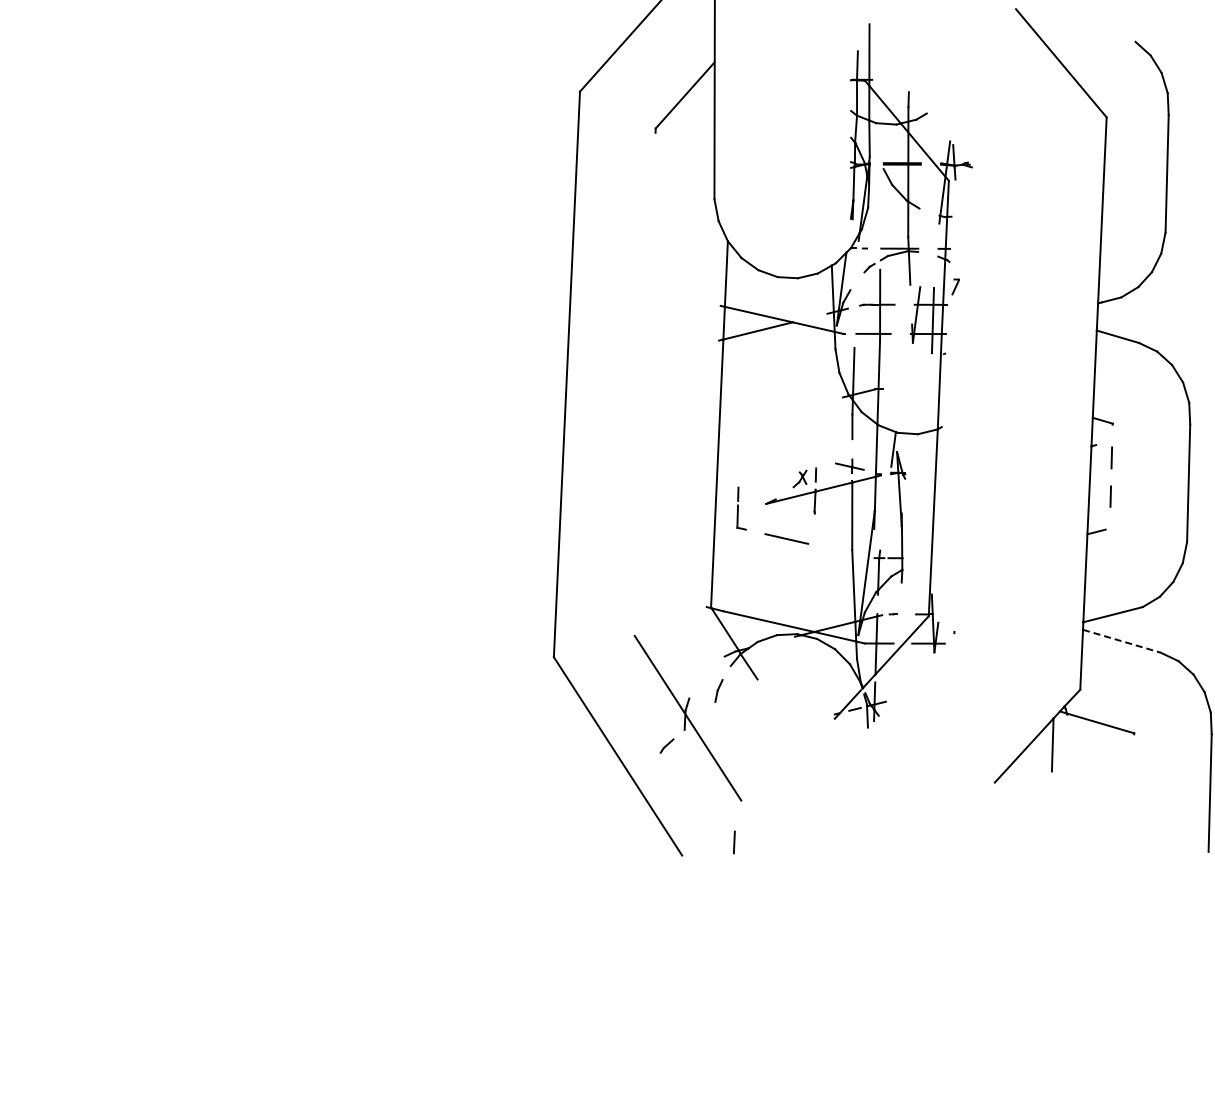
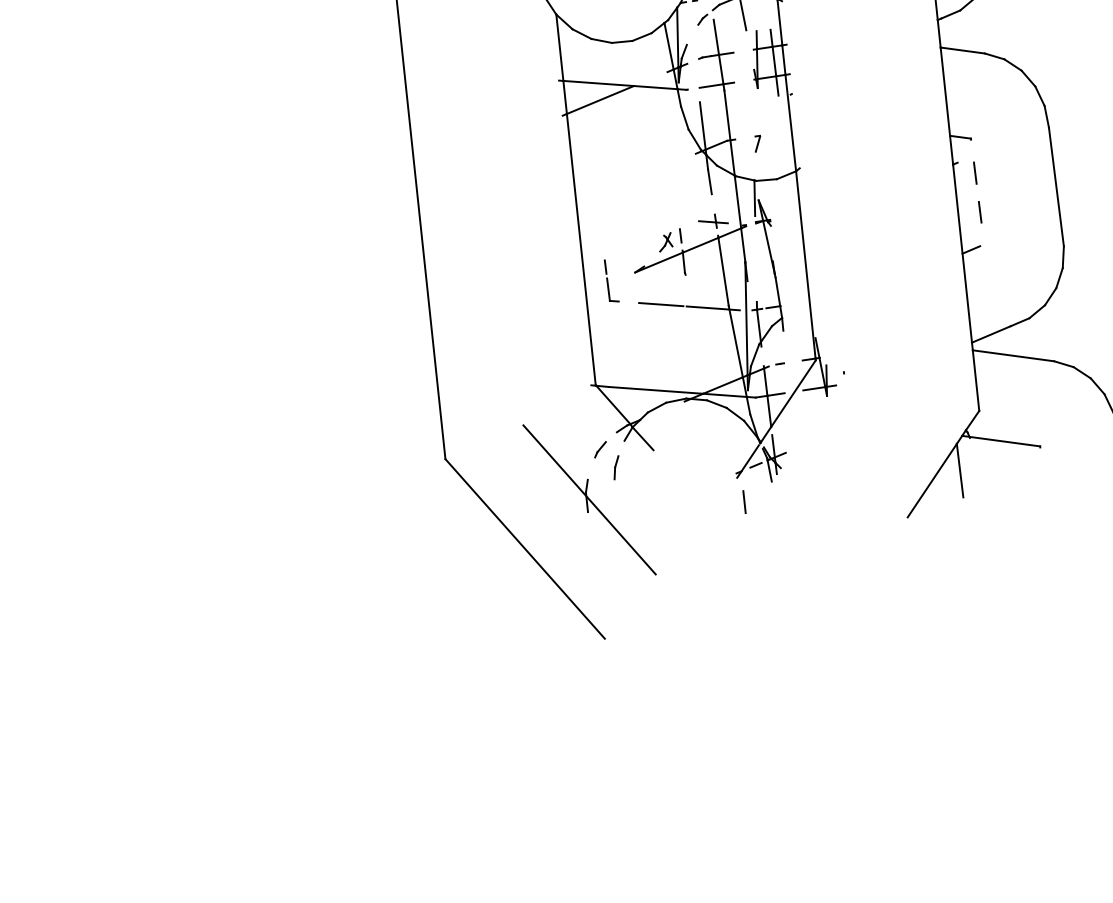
part: (955, 286) -> (757, 143), moved
line: (836, 550) -> (712, 308), added
line: (1122, 641) -> (1014, 355), dashed -> solid
part: (666, 745) -> (599, 449), moved
line: (734, 842) -> (744, 502), moved

